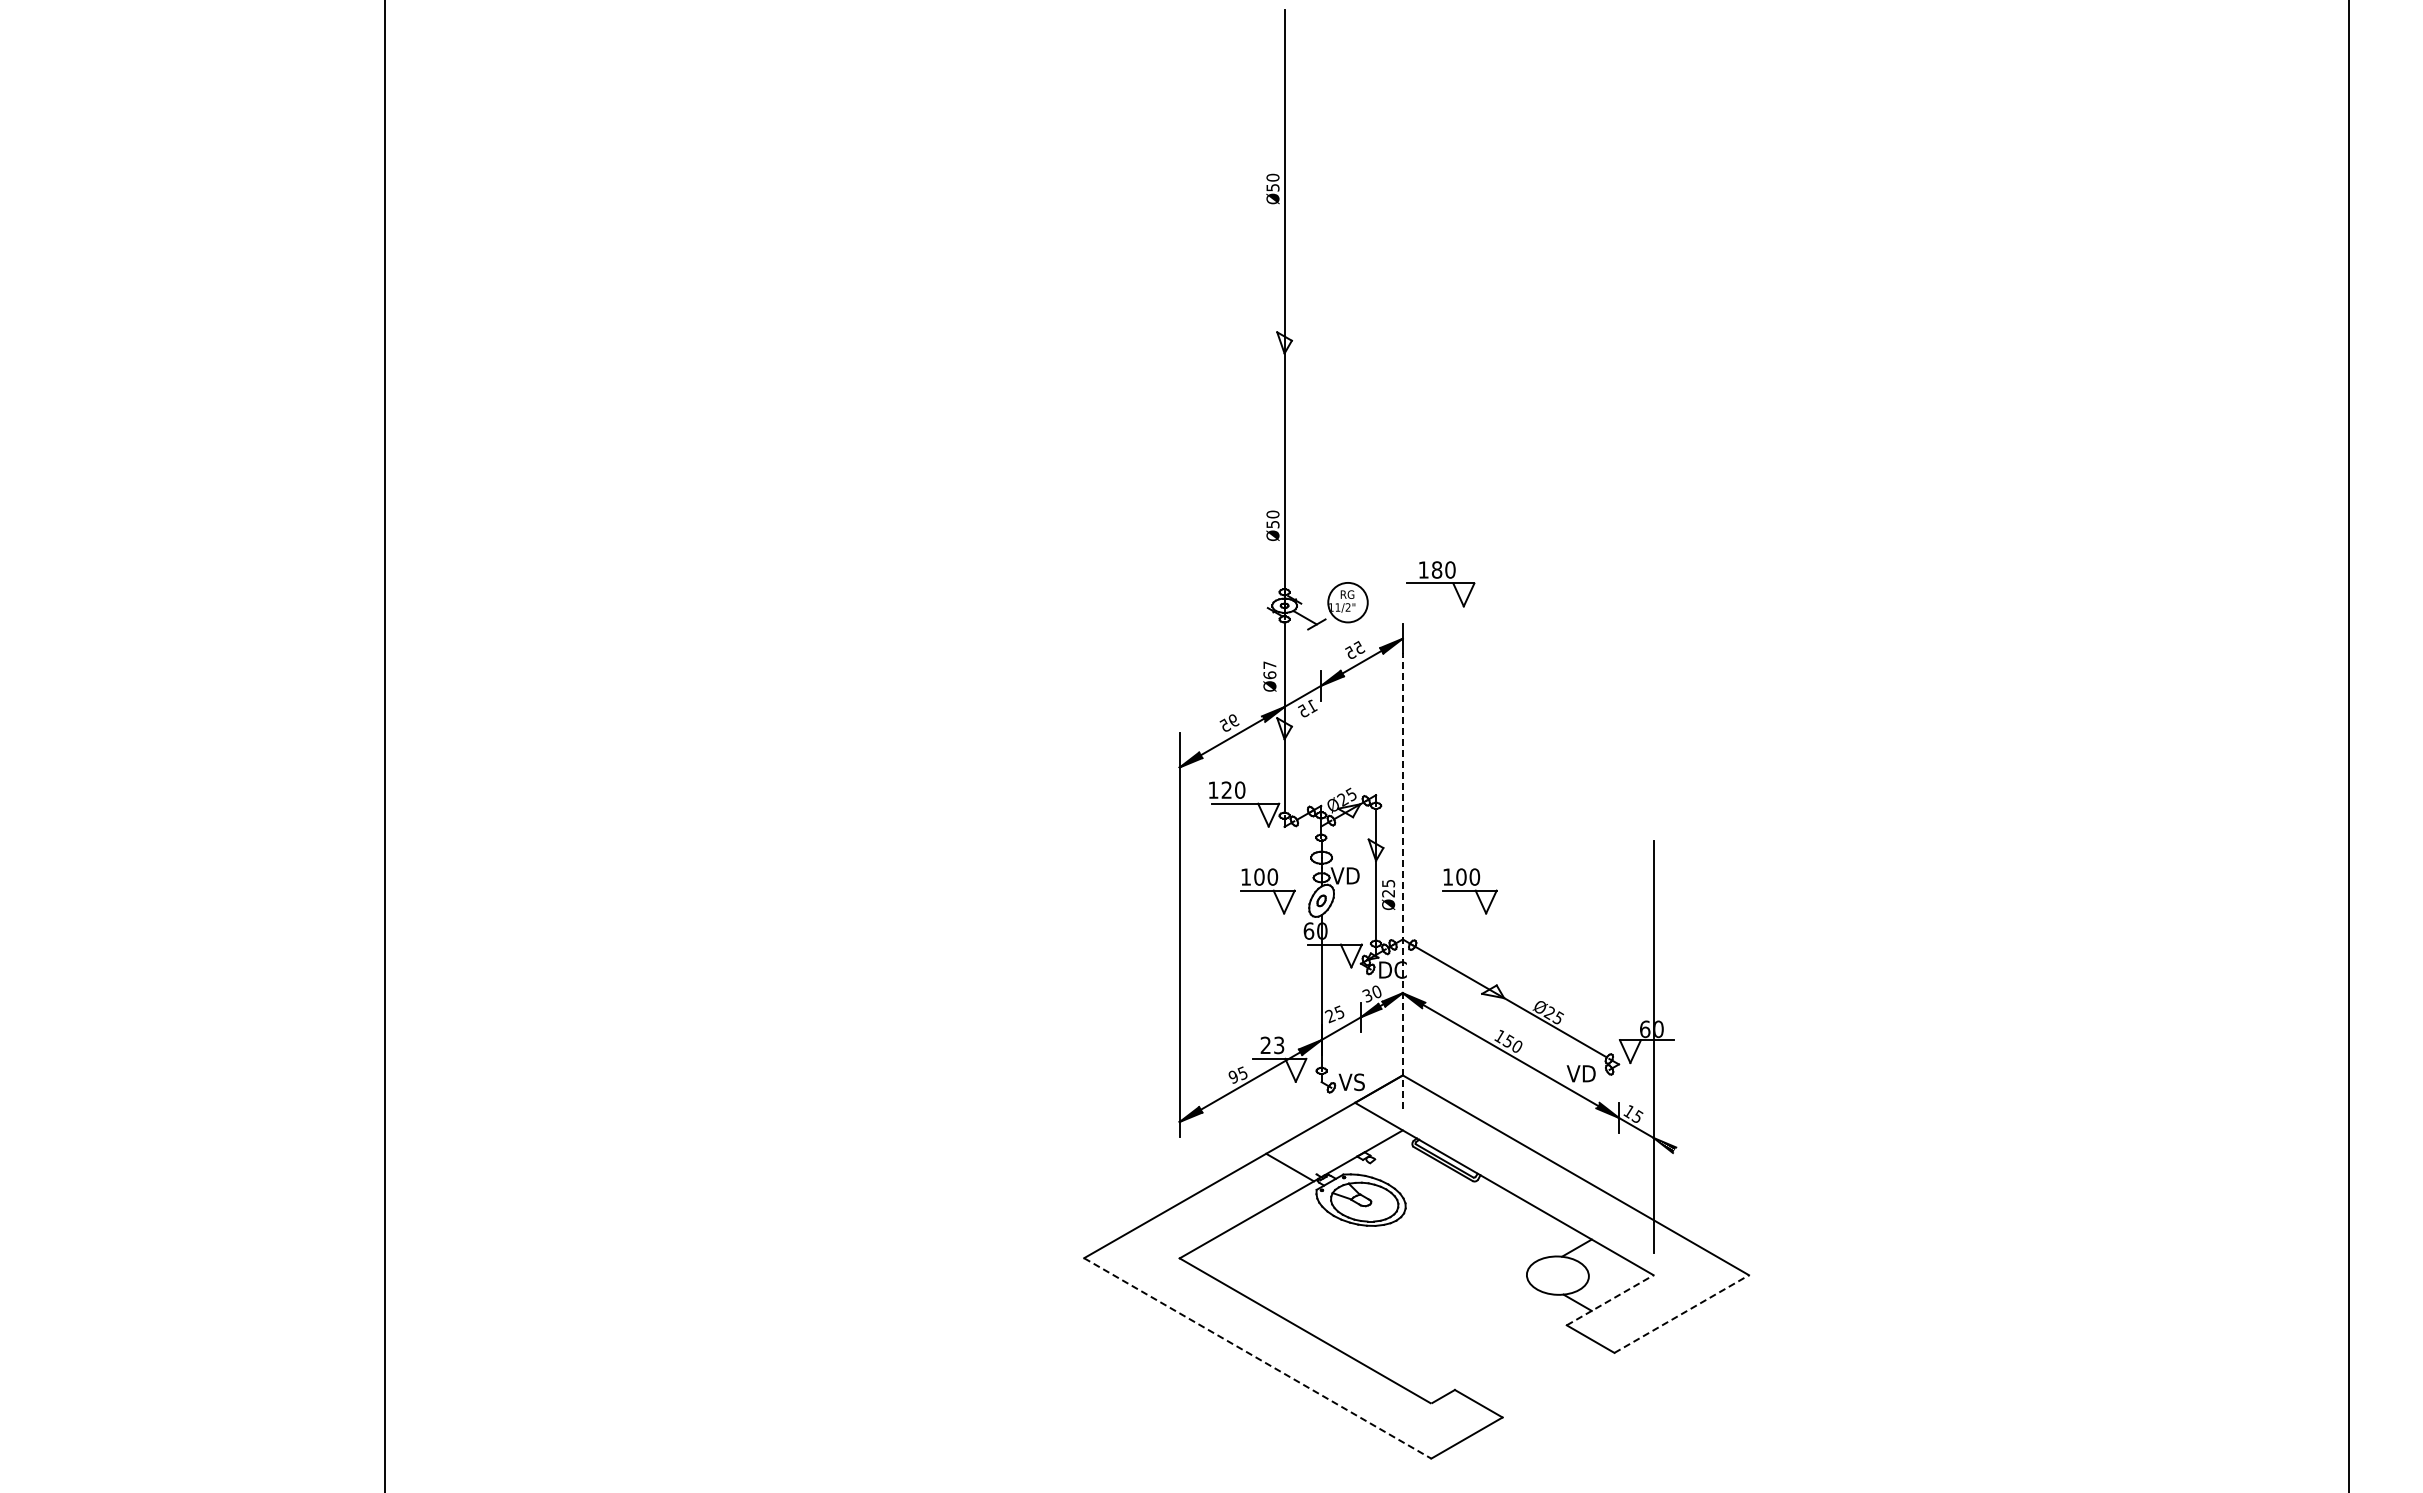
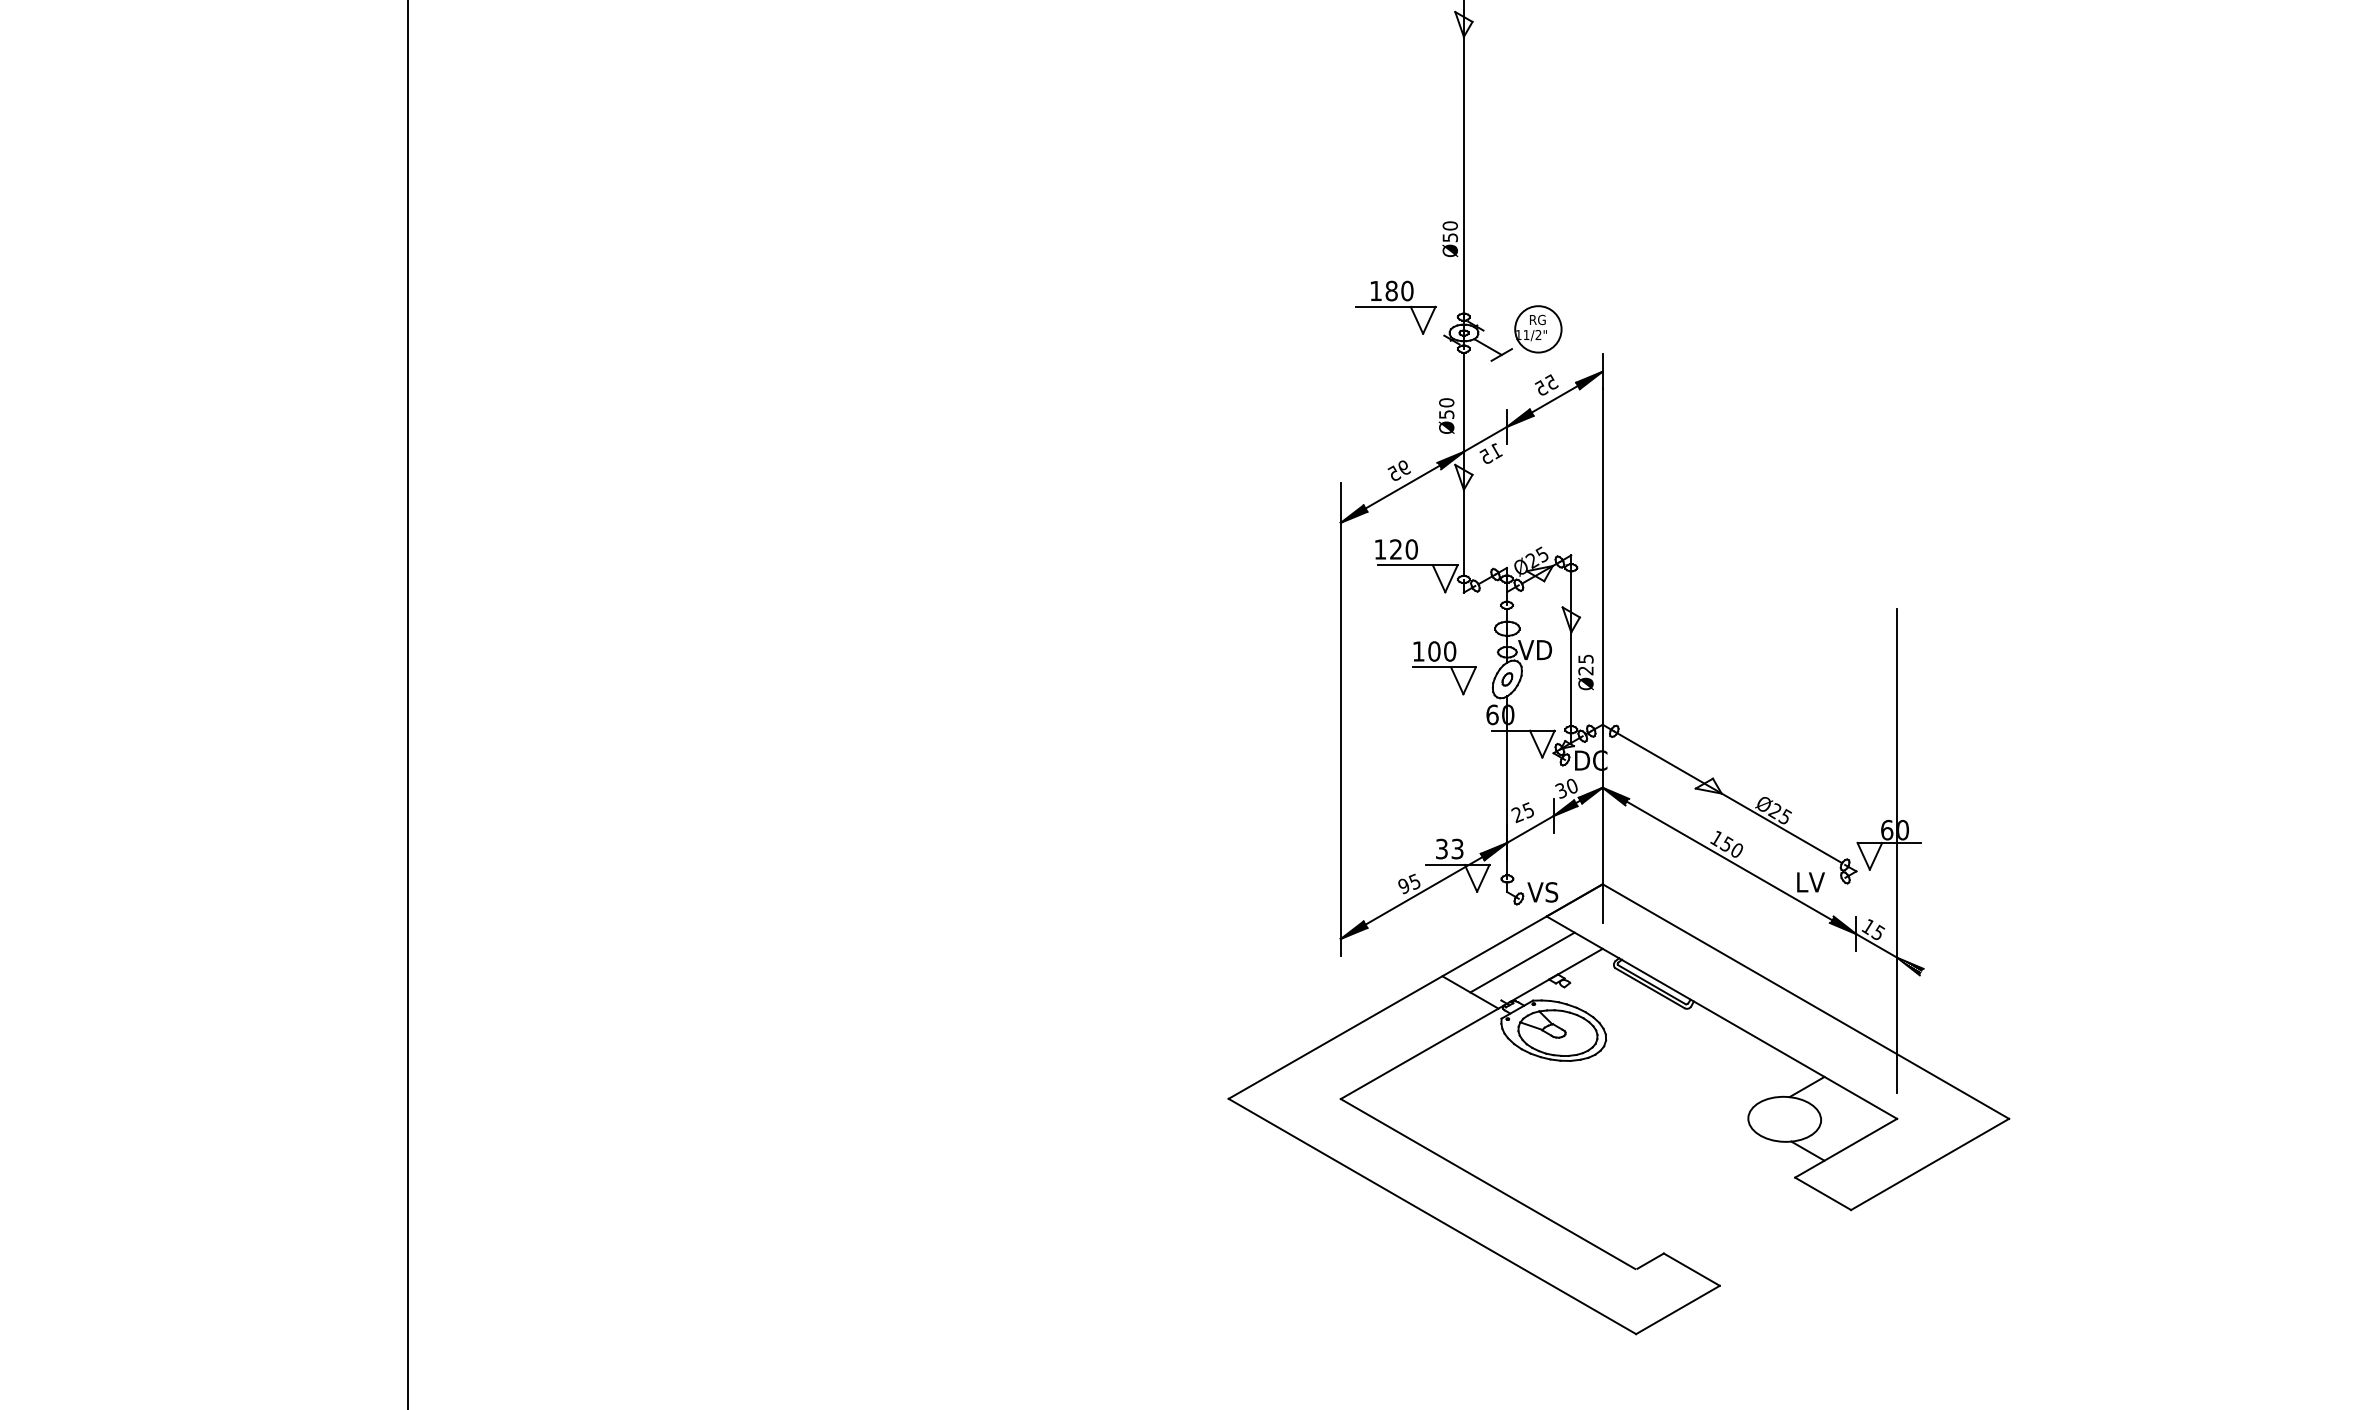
part: (1440, 584) -> (1395, 308), moved
text: (1269, 670) -> (1446, 409), Ø67 -> Ø50
line: (1402, 880) -> (1602, 655), dashed -> solid
part: (1469, 891) -> (1680, 668), removed
text: (1265, 1045) -> (1441, 849), 23 -> 33
text: (1580, 1073) -> (1811, 882), VD -> LV
line: (1334, 1141) -> (1522, 961), added
line: (1610, 1300) -> (1846, 1148), dashed -> solid
line: (1681, 1314) -> (1929, 1164), dashed -> solid
line: (1258, 1358) -> (1433, 1216), dashed -> solid

